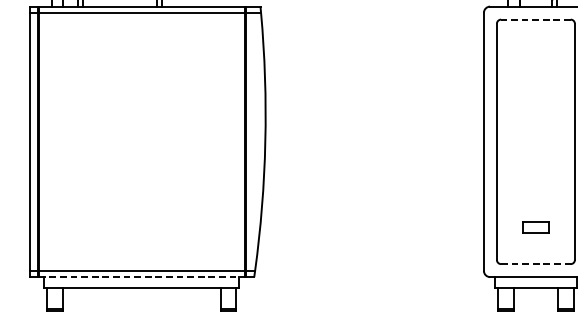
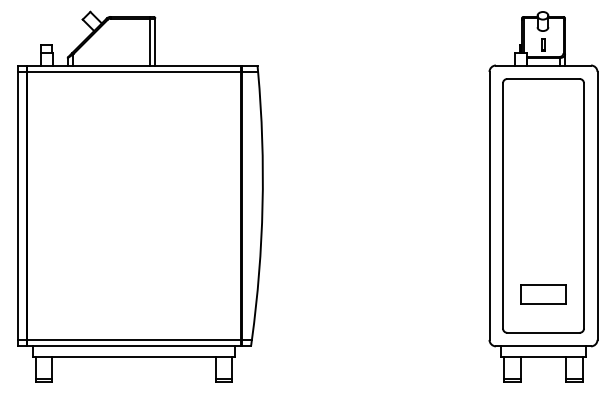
line: (535, 20) -> (543, 79), dashed -> solid
part: (535, 227) -> (543, 294), size x1.67
line: (536, 263) -> (544, 332), dashed -> solid
line: (142, 277) -> (134, 346), dashed -> solid

